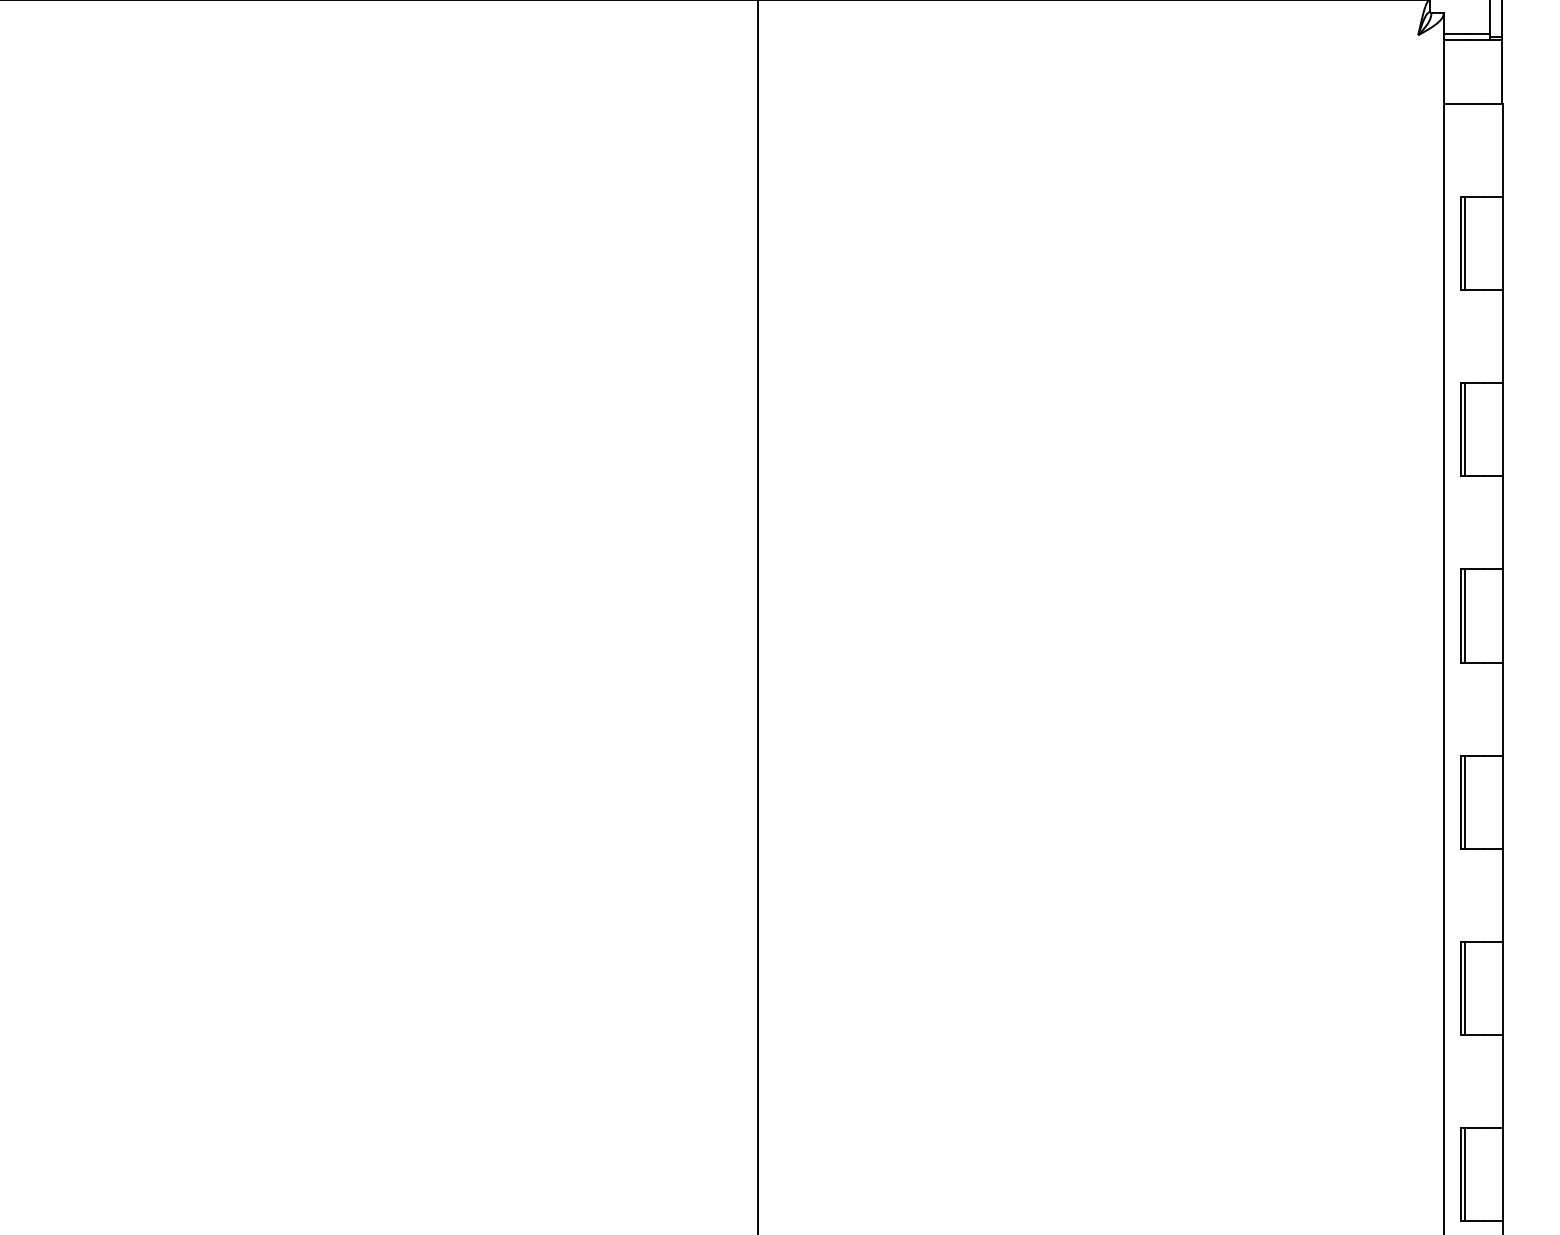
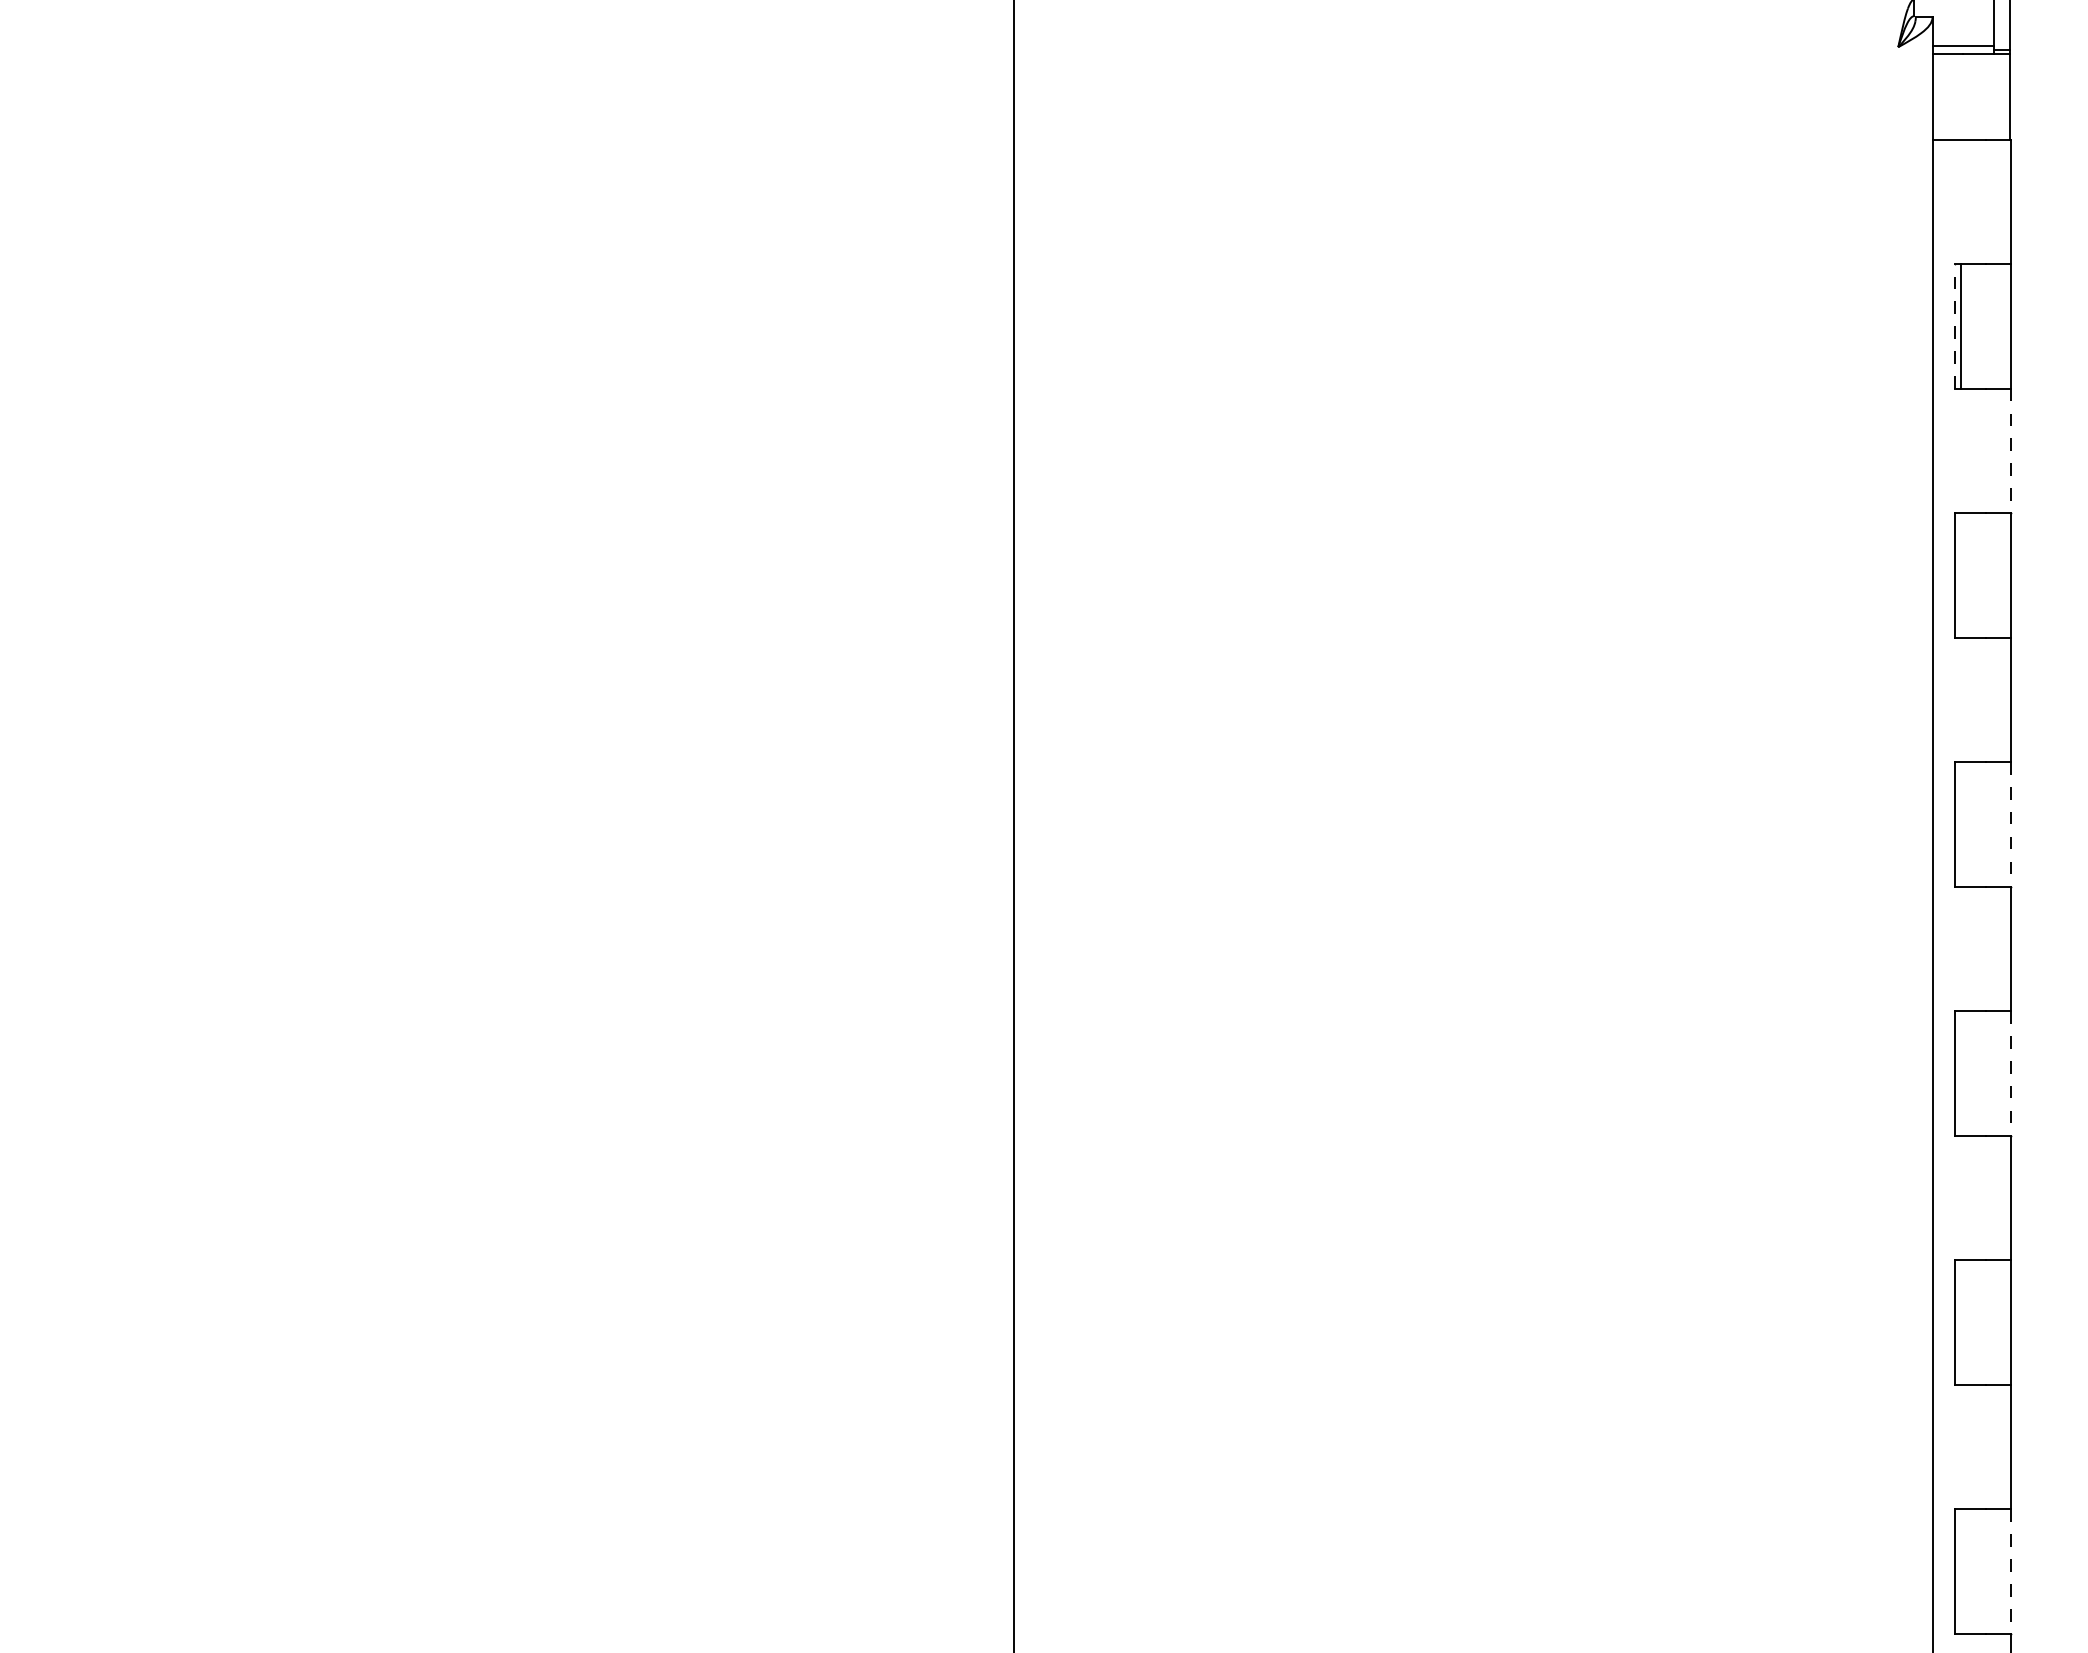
line: (1460, 243) -> (1954, 325), solid -> dashed
line: (1502, 336) -> (2010, 450), solid -> dashed
line: (1464, 429) -> (1960, 574), removed
line: (1464, 615) -> (1960, 823), removed
line: (1502, 616) -> (2010, 825), solid -> dashed
line: (1464, 801) -> (1960, 1072), removed
line: (1502, 802) -> (2010, 1074), solid -> dashed
line: (1464, 987) -> (1960, 1321), removed
line: (1464, 1173) -> (1960, 1570), removed
line: (1502, 1174) -> (2010, 1571), solid -> dashed

